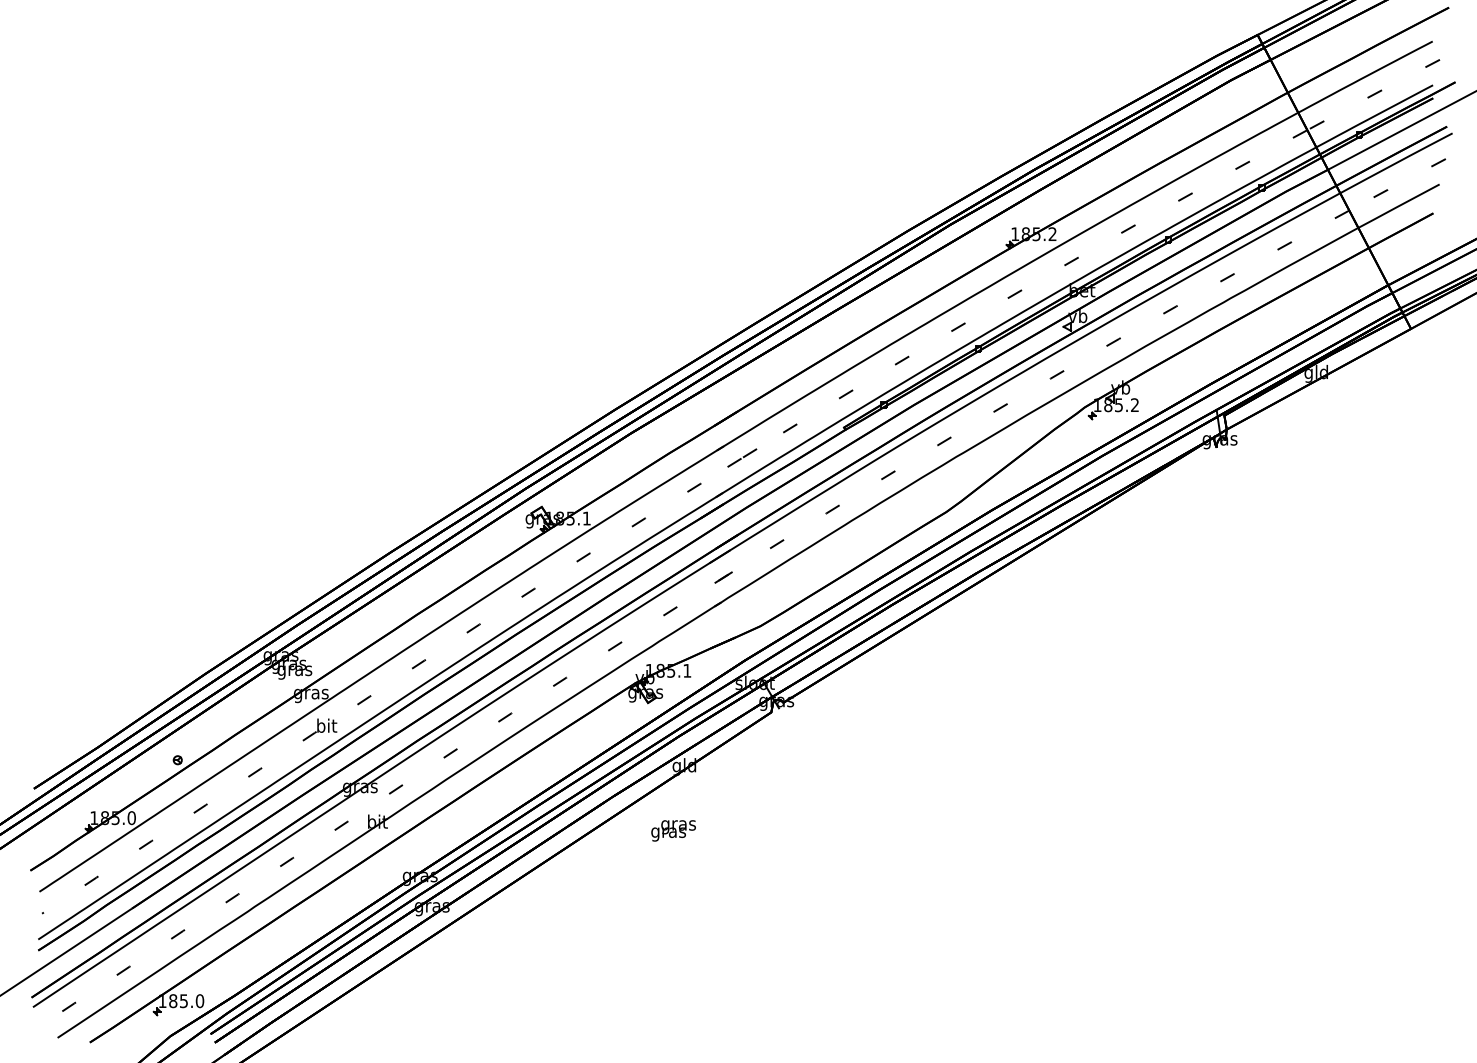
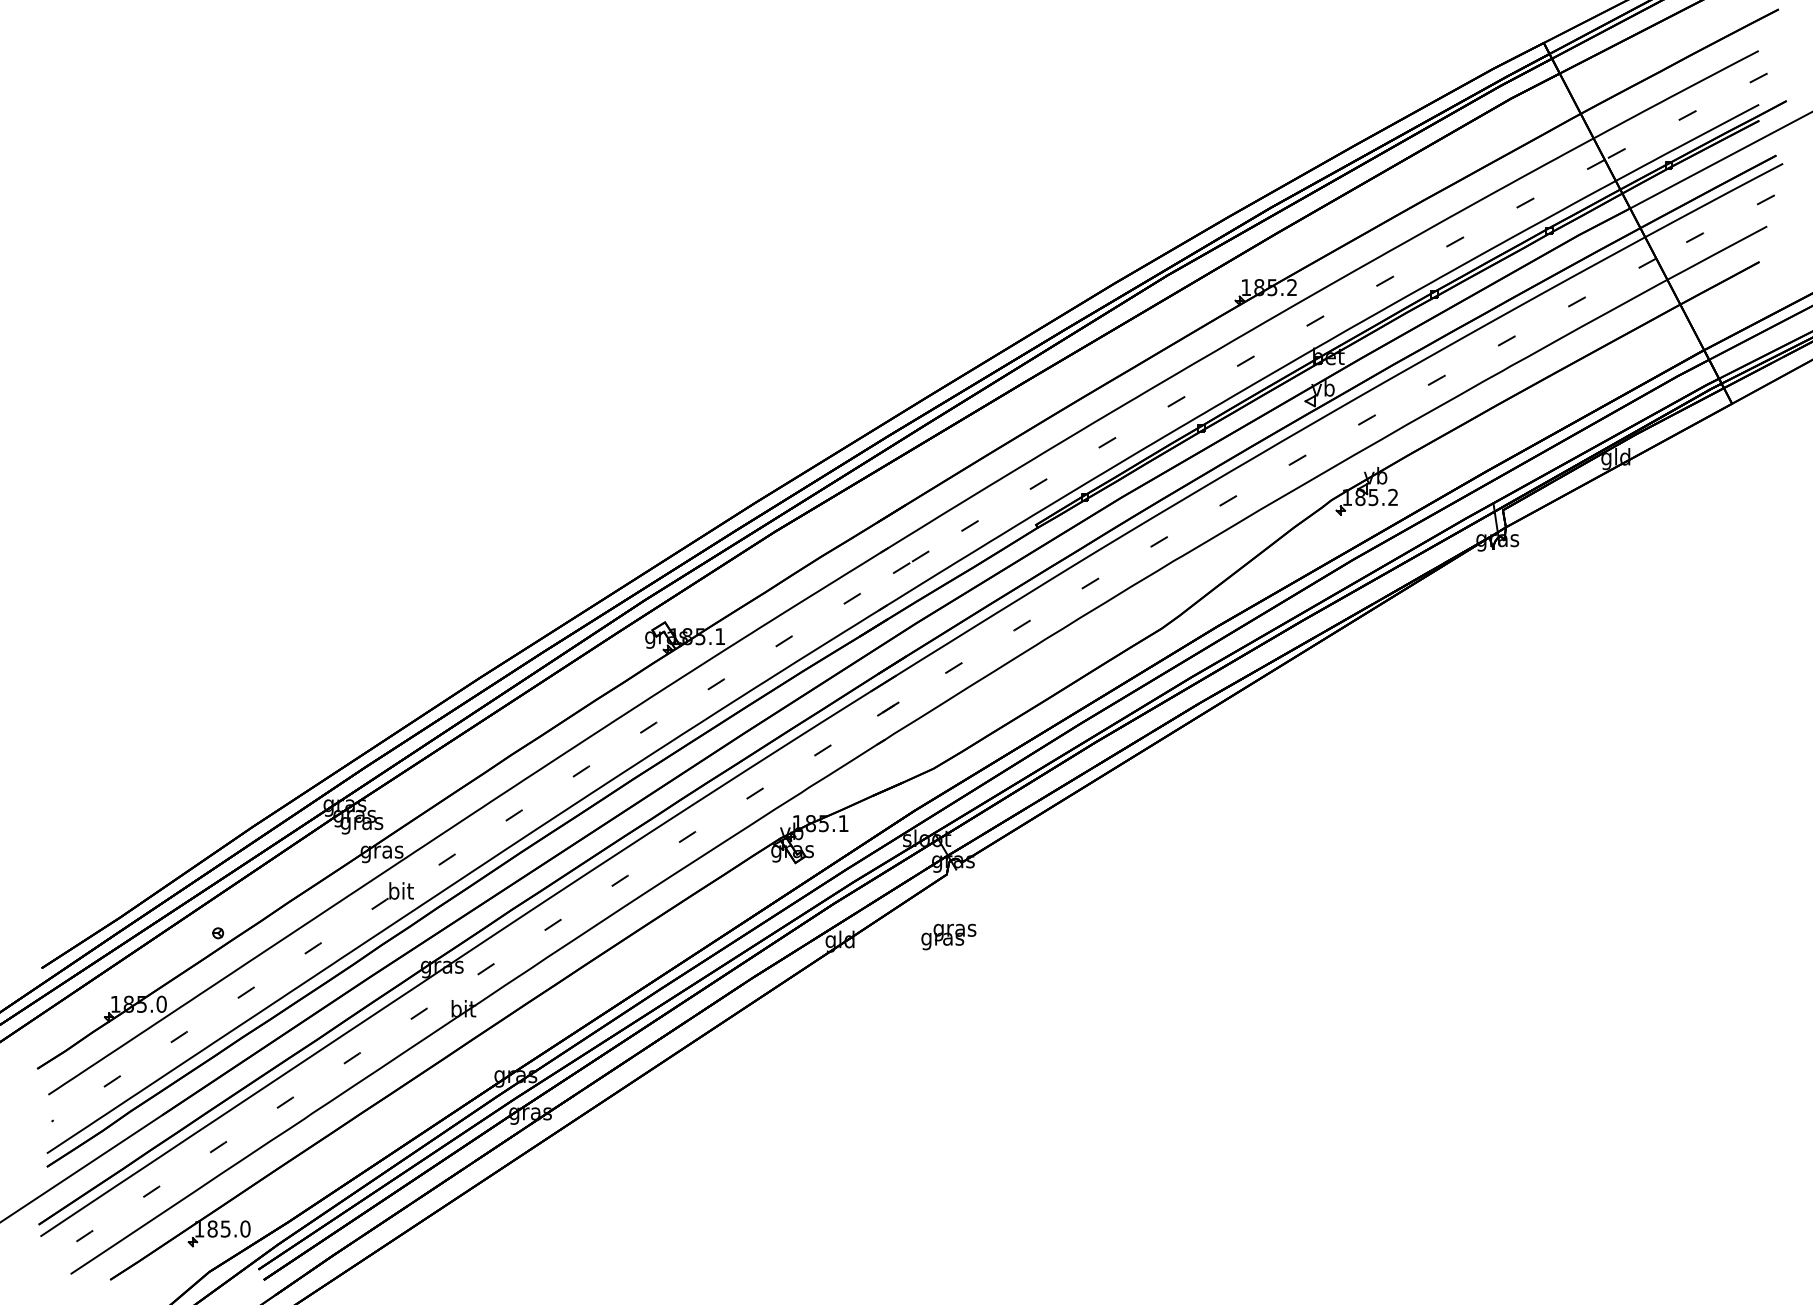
text: (673, 830) -> (948, 936), moved

